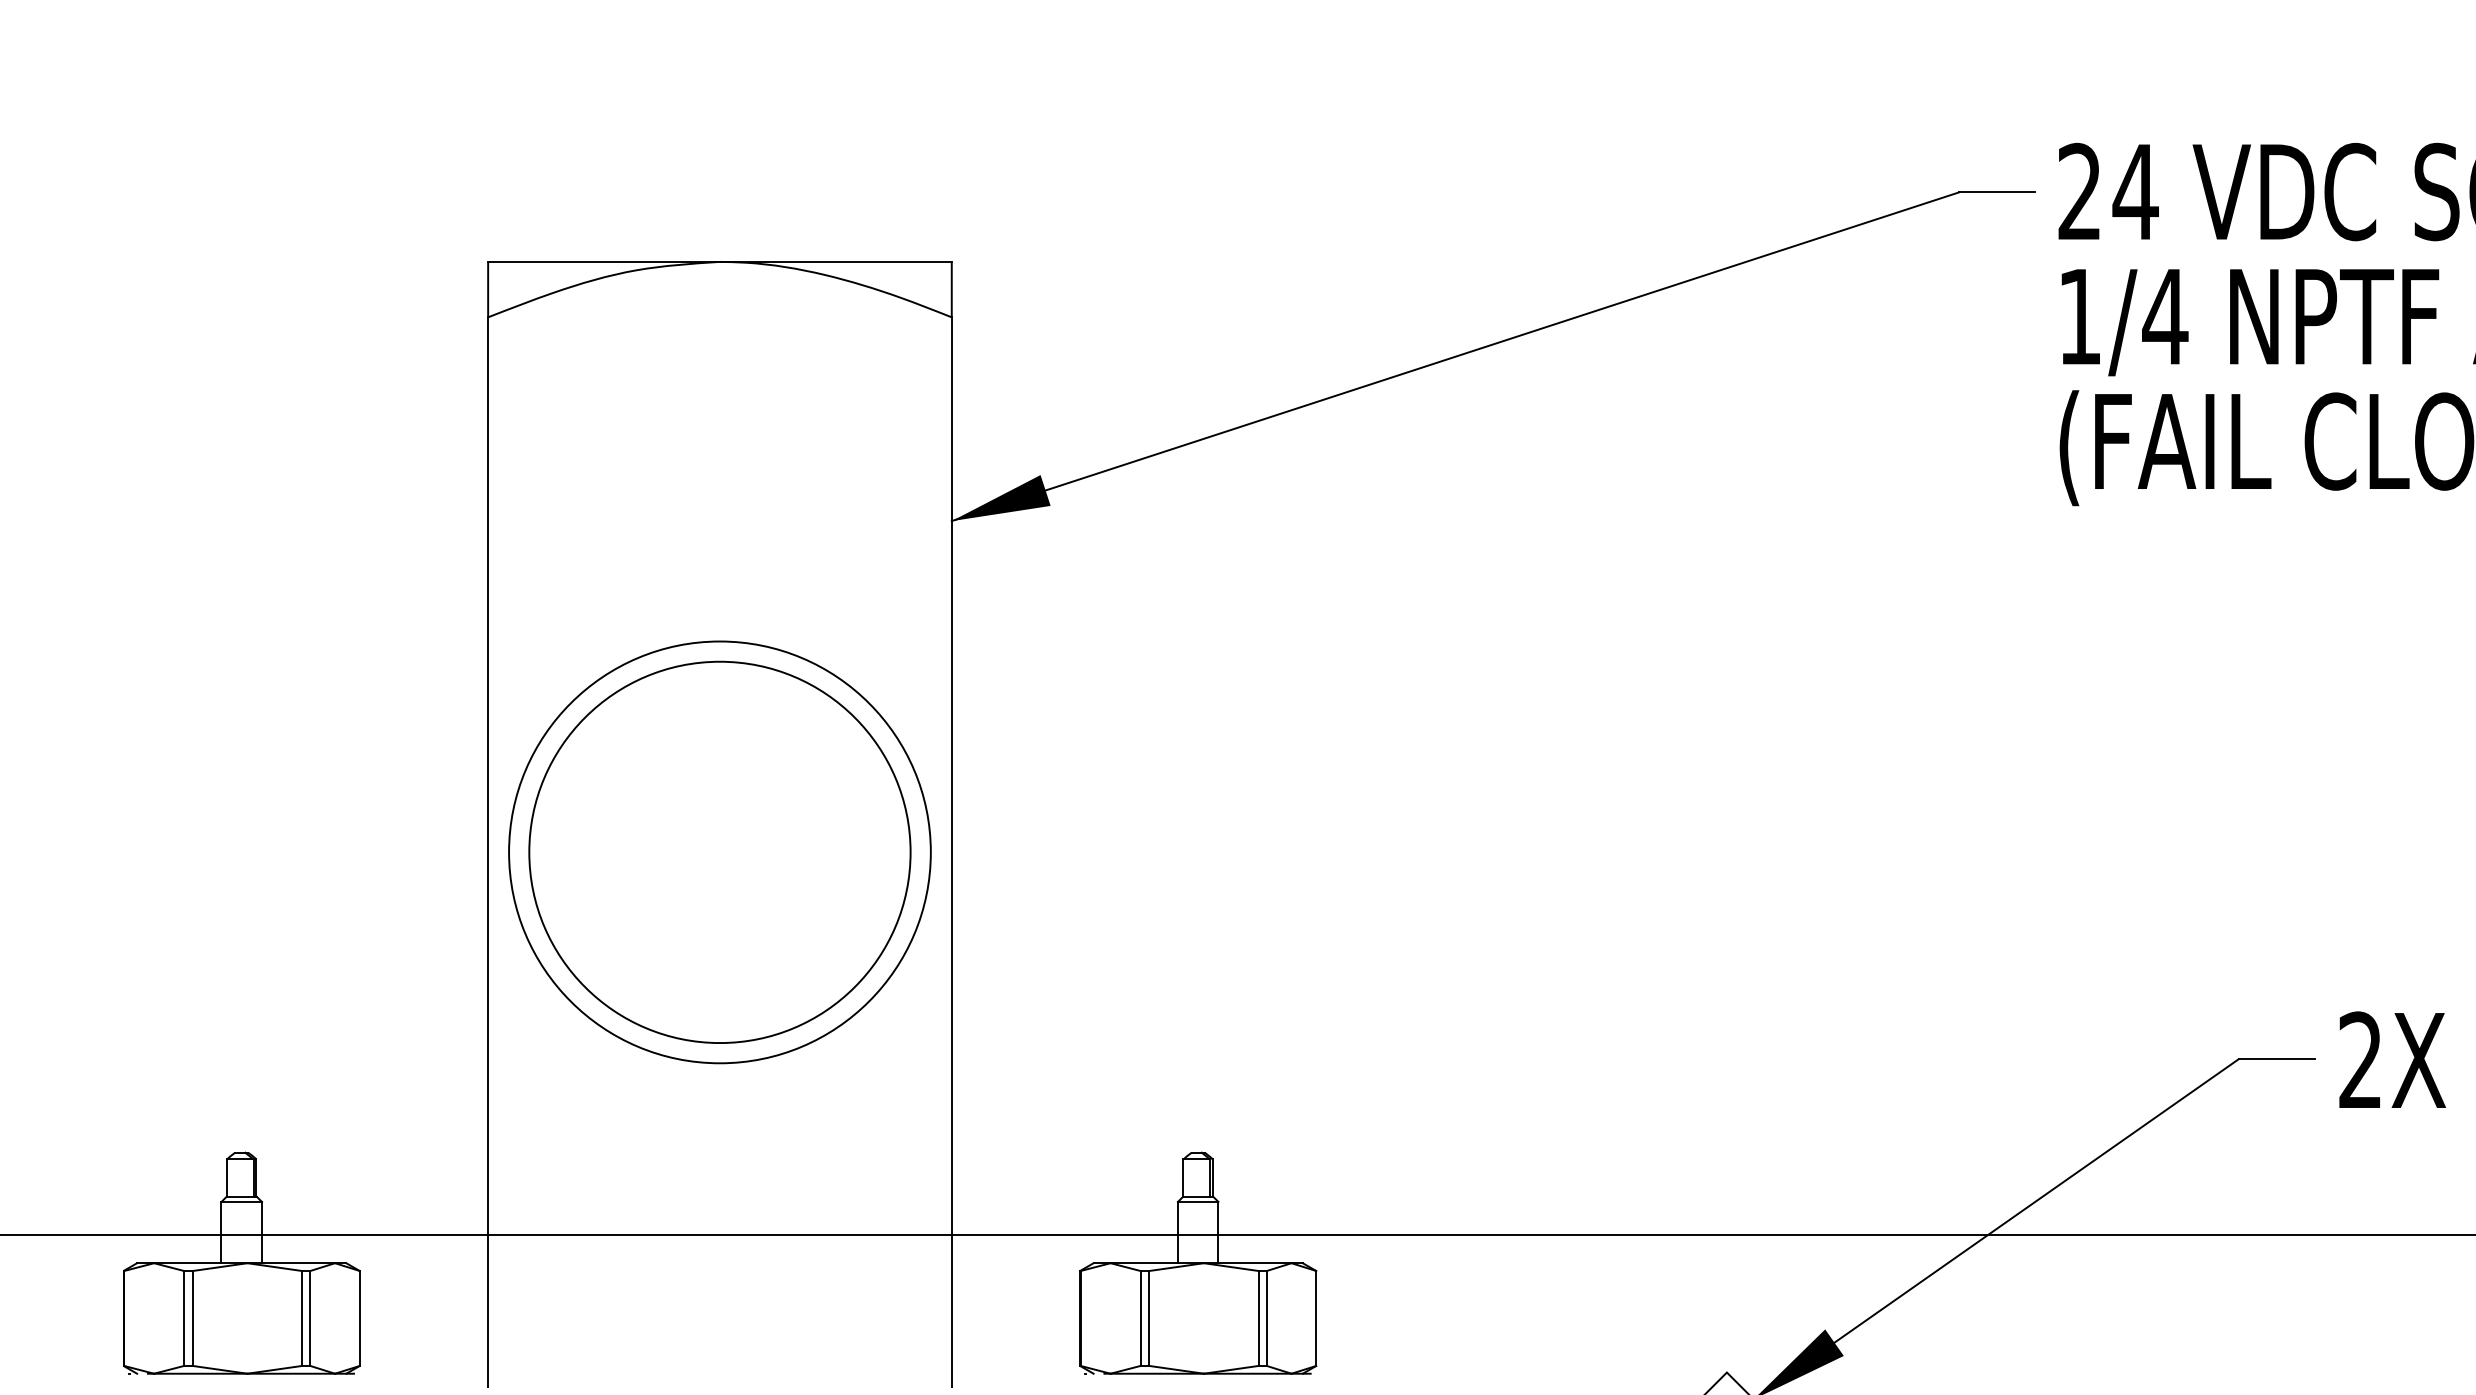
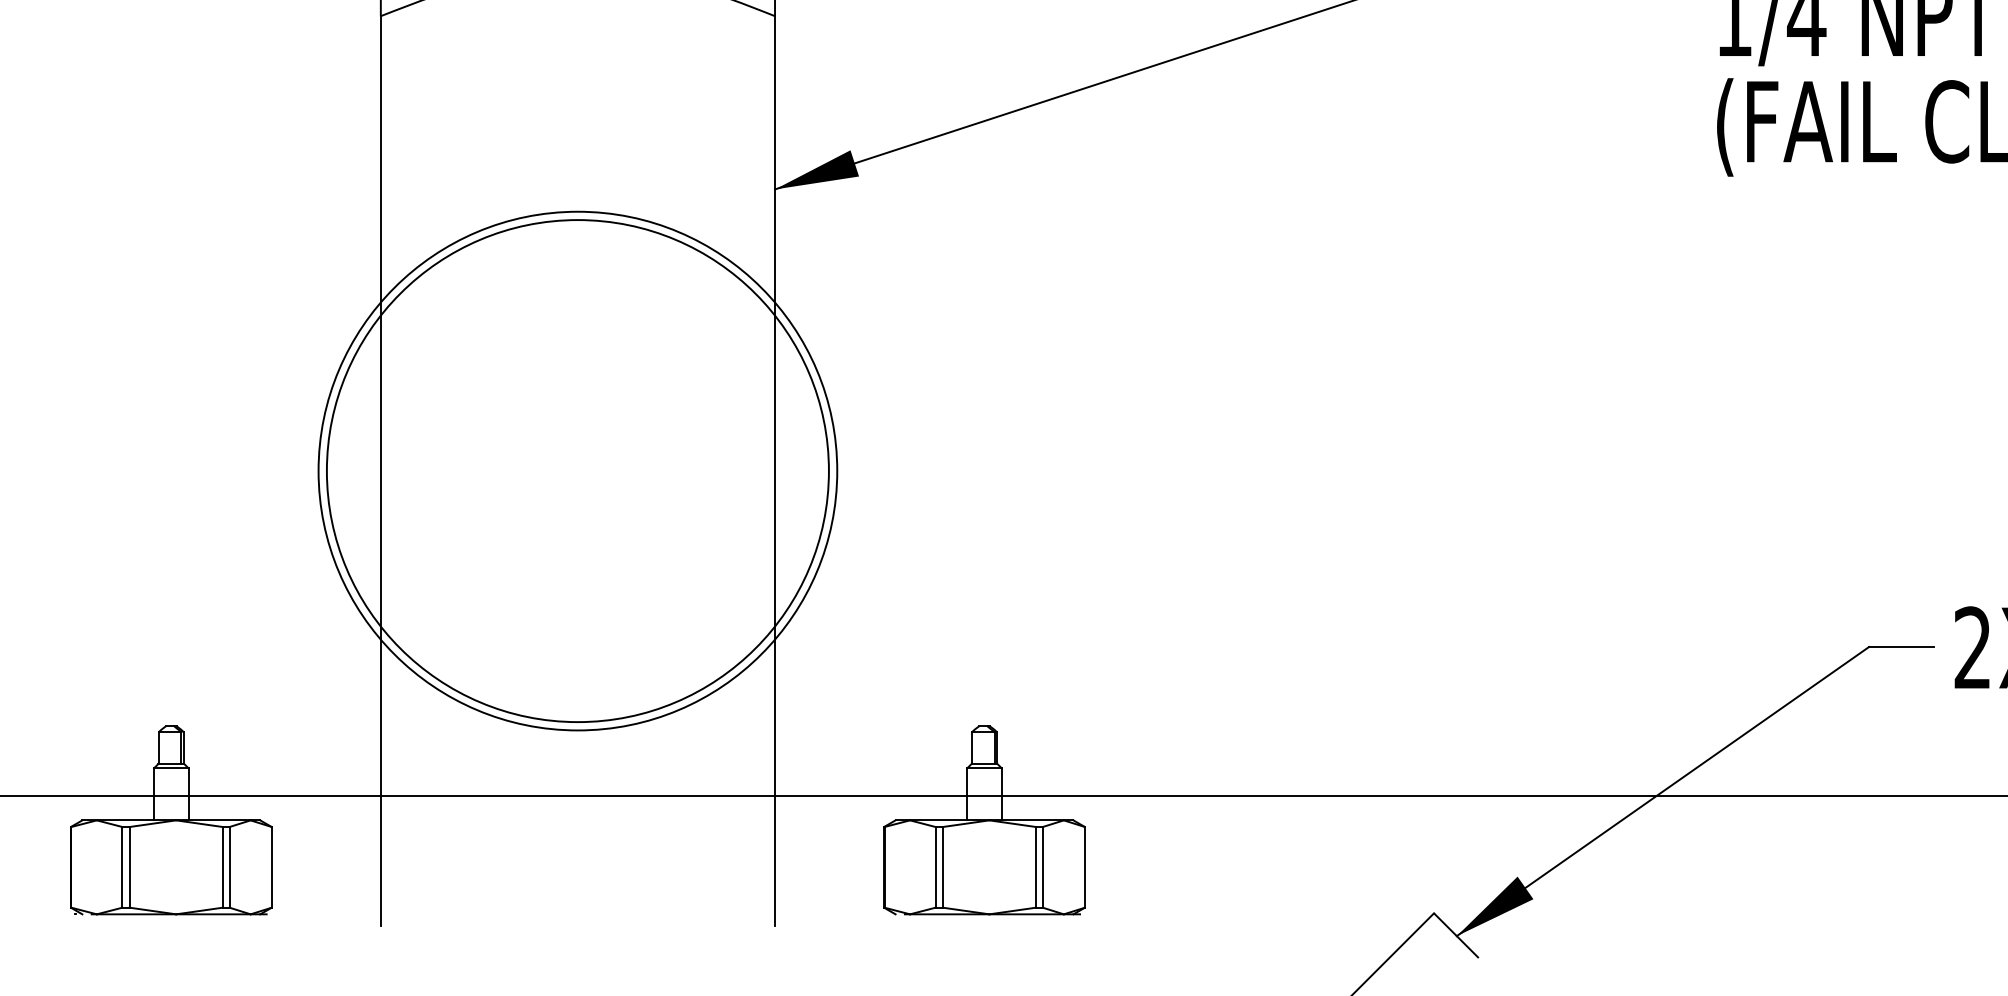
circle: (719, 852) -> (577, 471), size x1.4
circle: (719, 852) -> (577, 471), size x1.6

